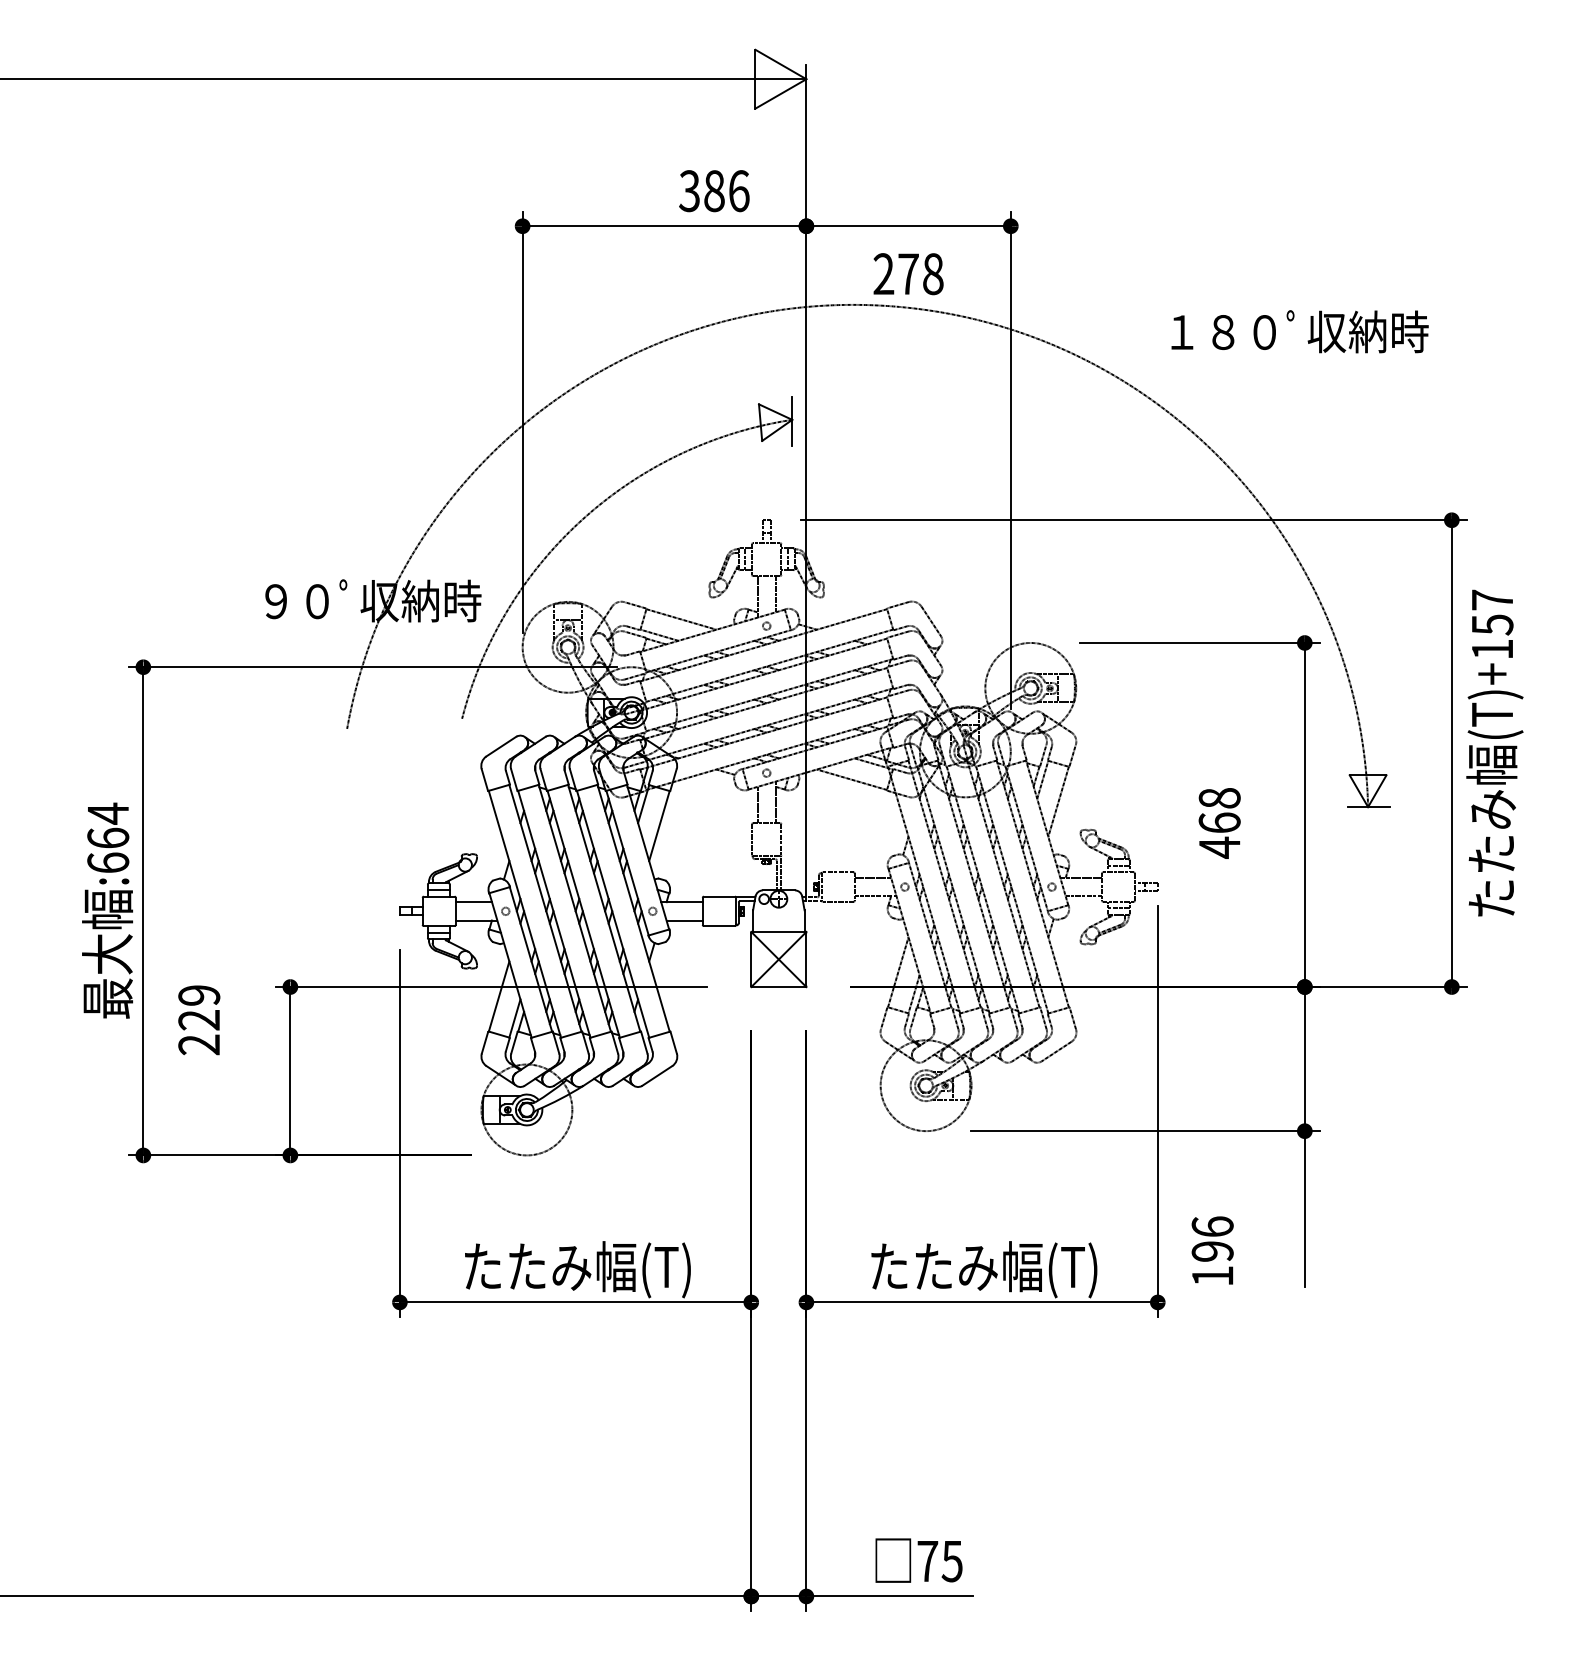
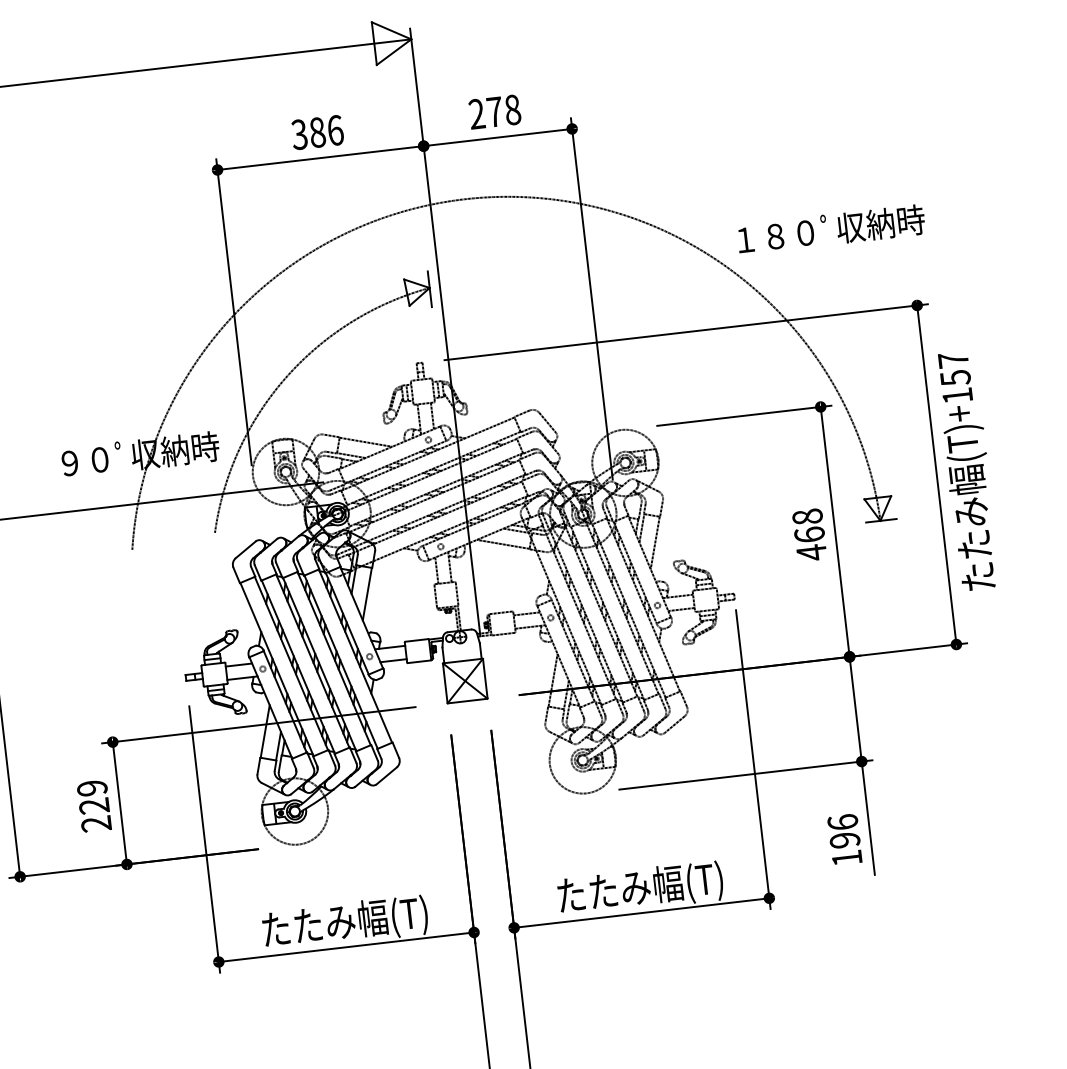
text: (714, 191) -> (317, 132), moved
text: (908, 274) -> (494, 112), moved
text: (1299, 331) -> (830, 229), moved
text: (1219, 823) -> (809, 535), moved
text: (199, 1020) -> (94, 806), moved
text: (1212, 1250) -> (844, 839), moved

